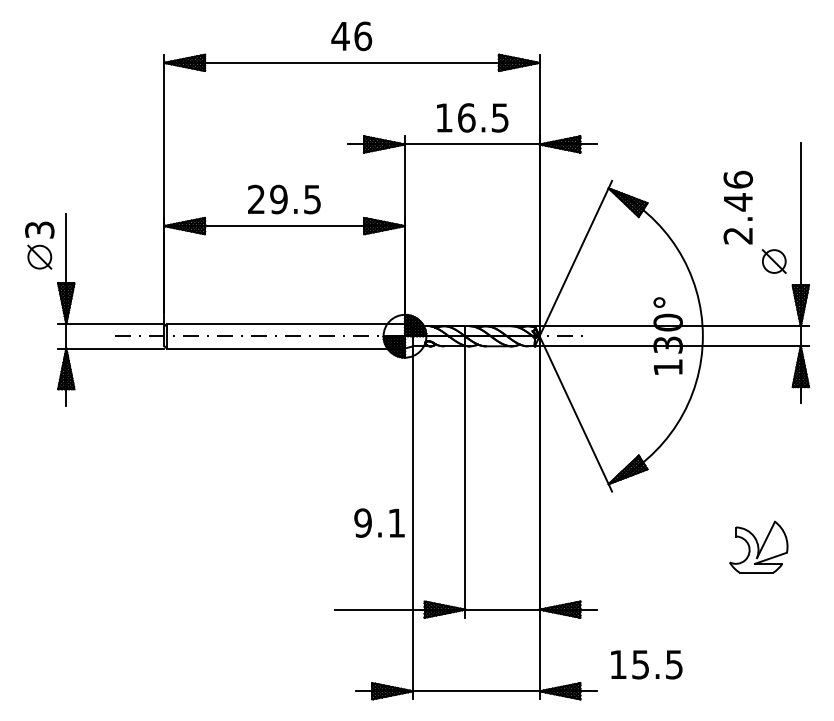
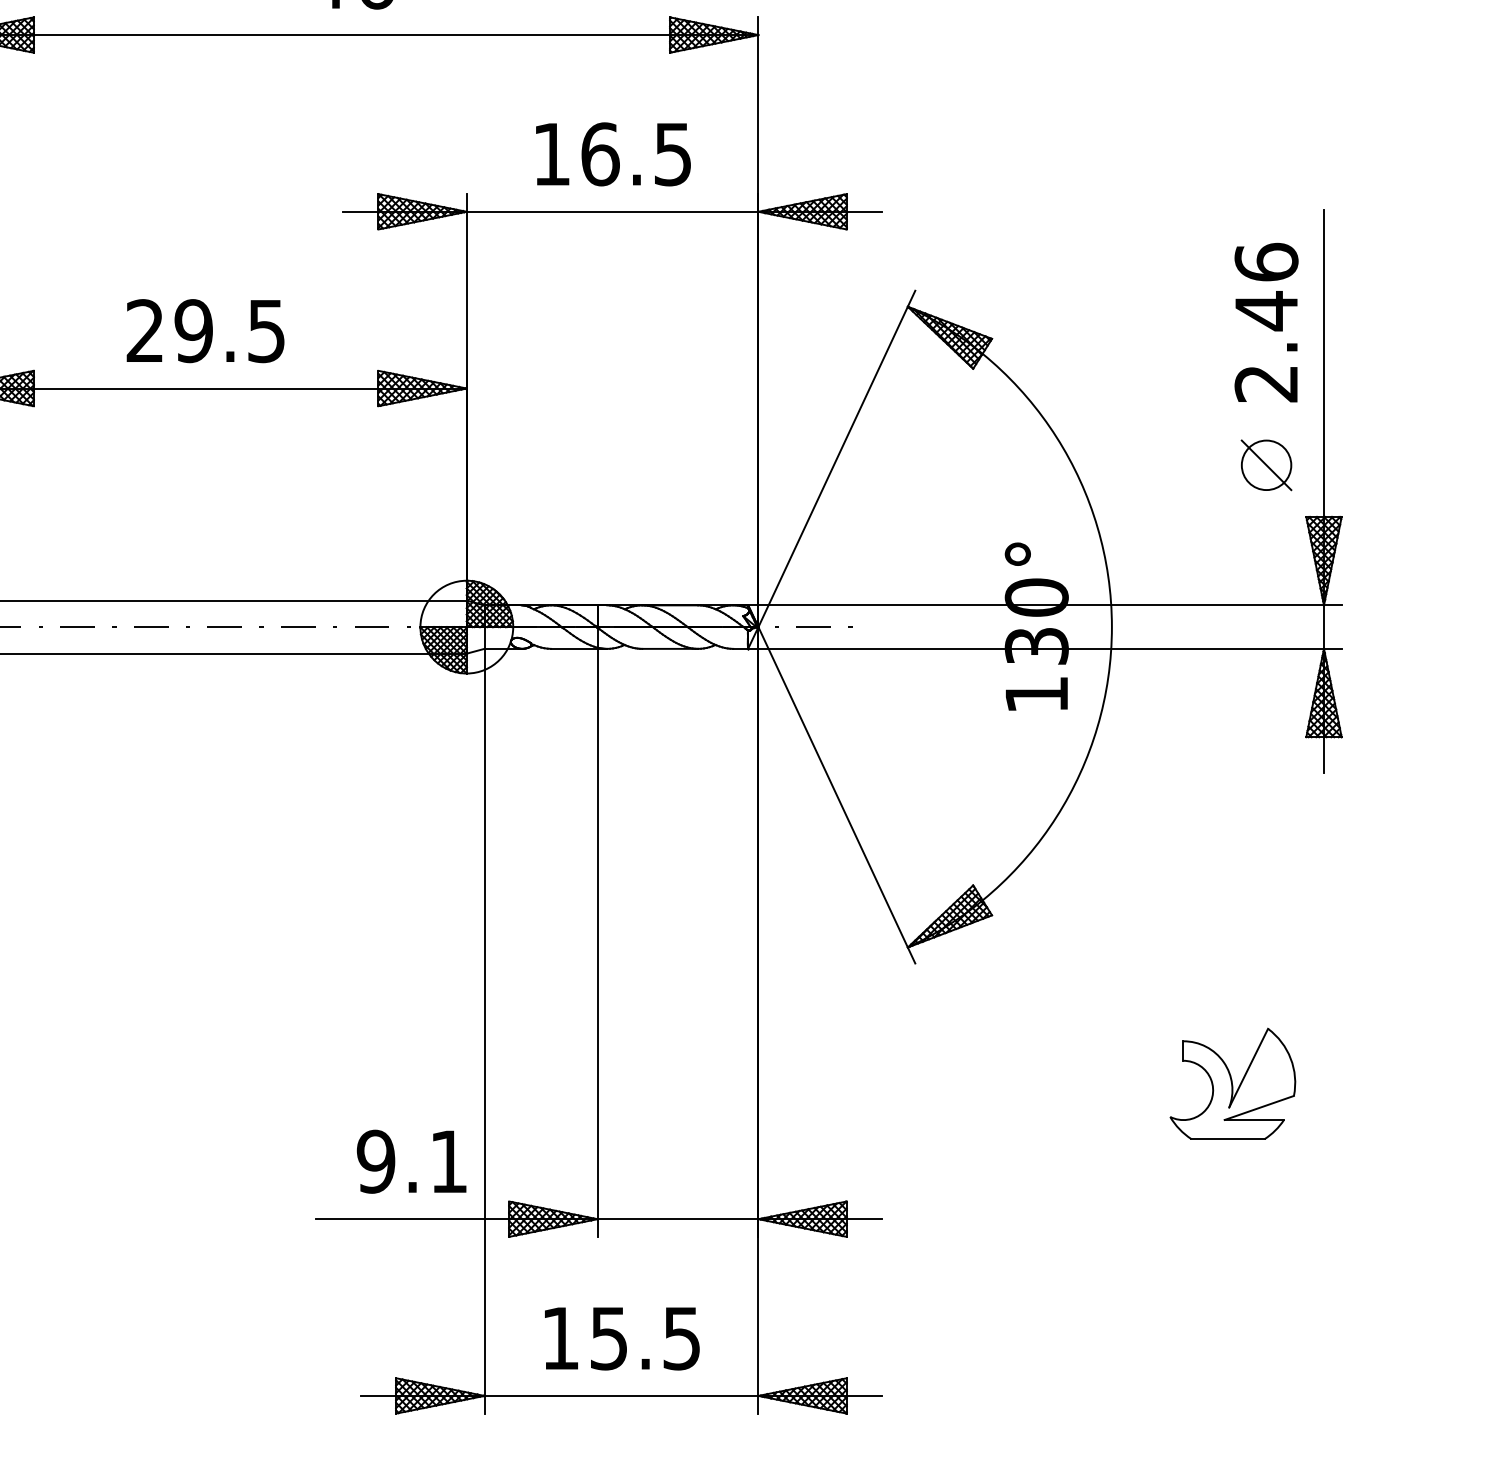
text: (738, 207) -> (1267, 322), moved
text: (379, 522) -> (411, 1160), moved
text: (646, 664) -> (621, 1337), moved

